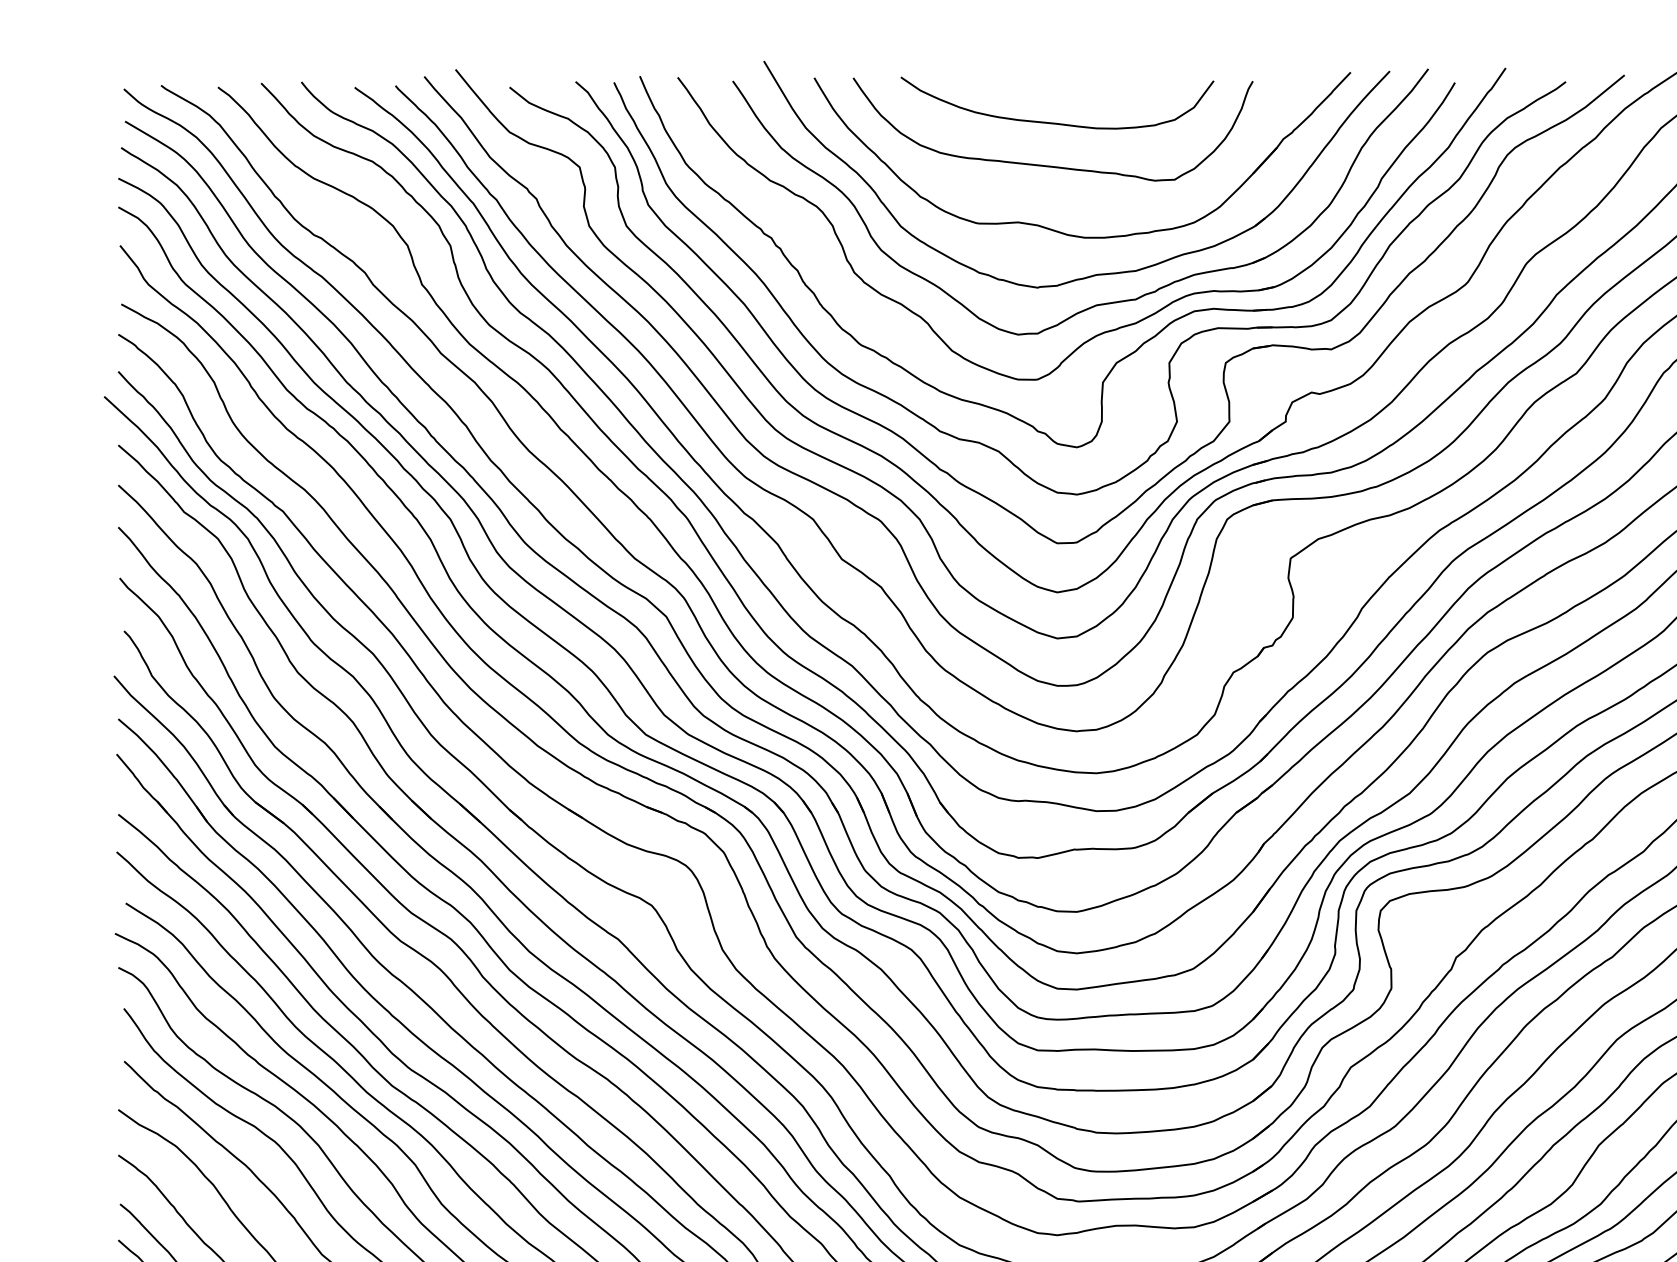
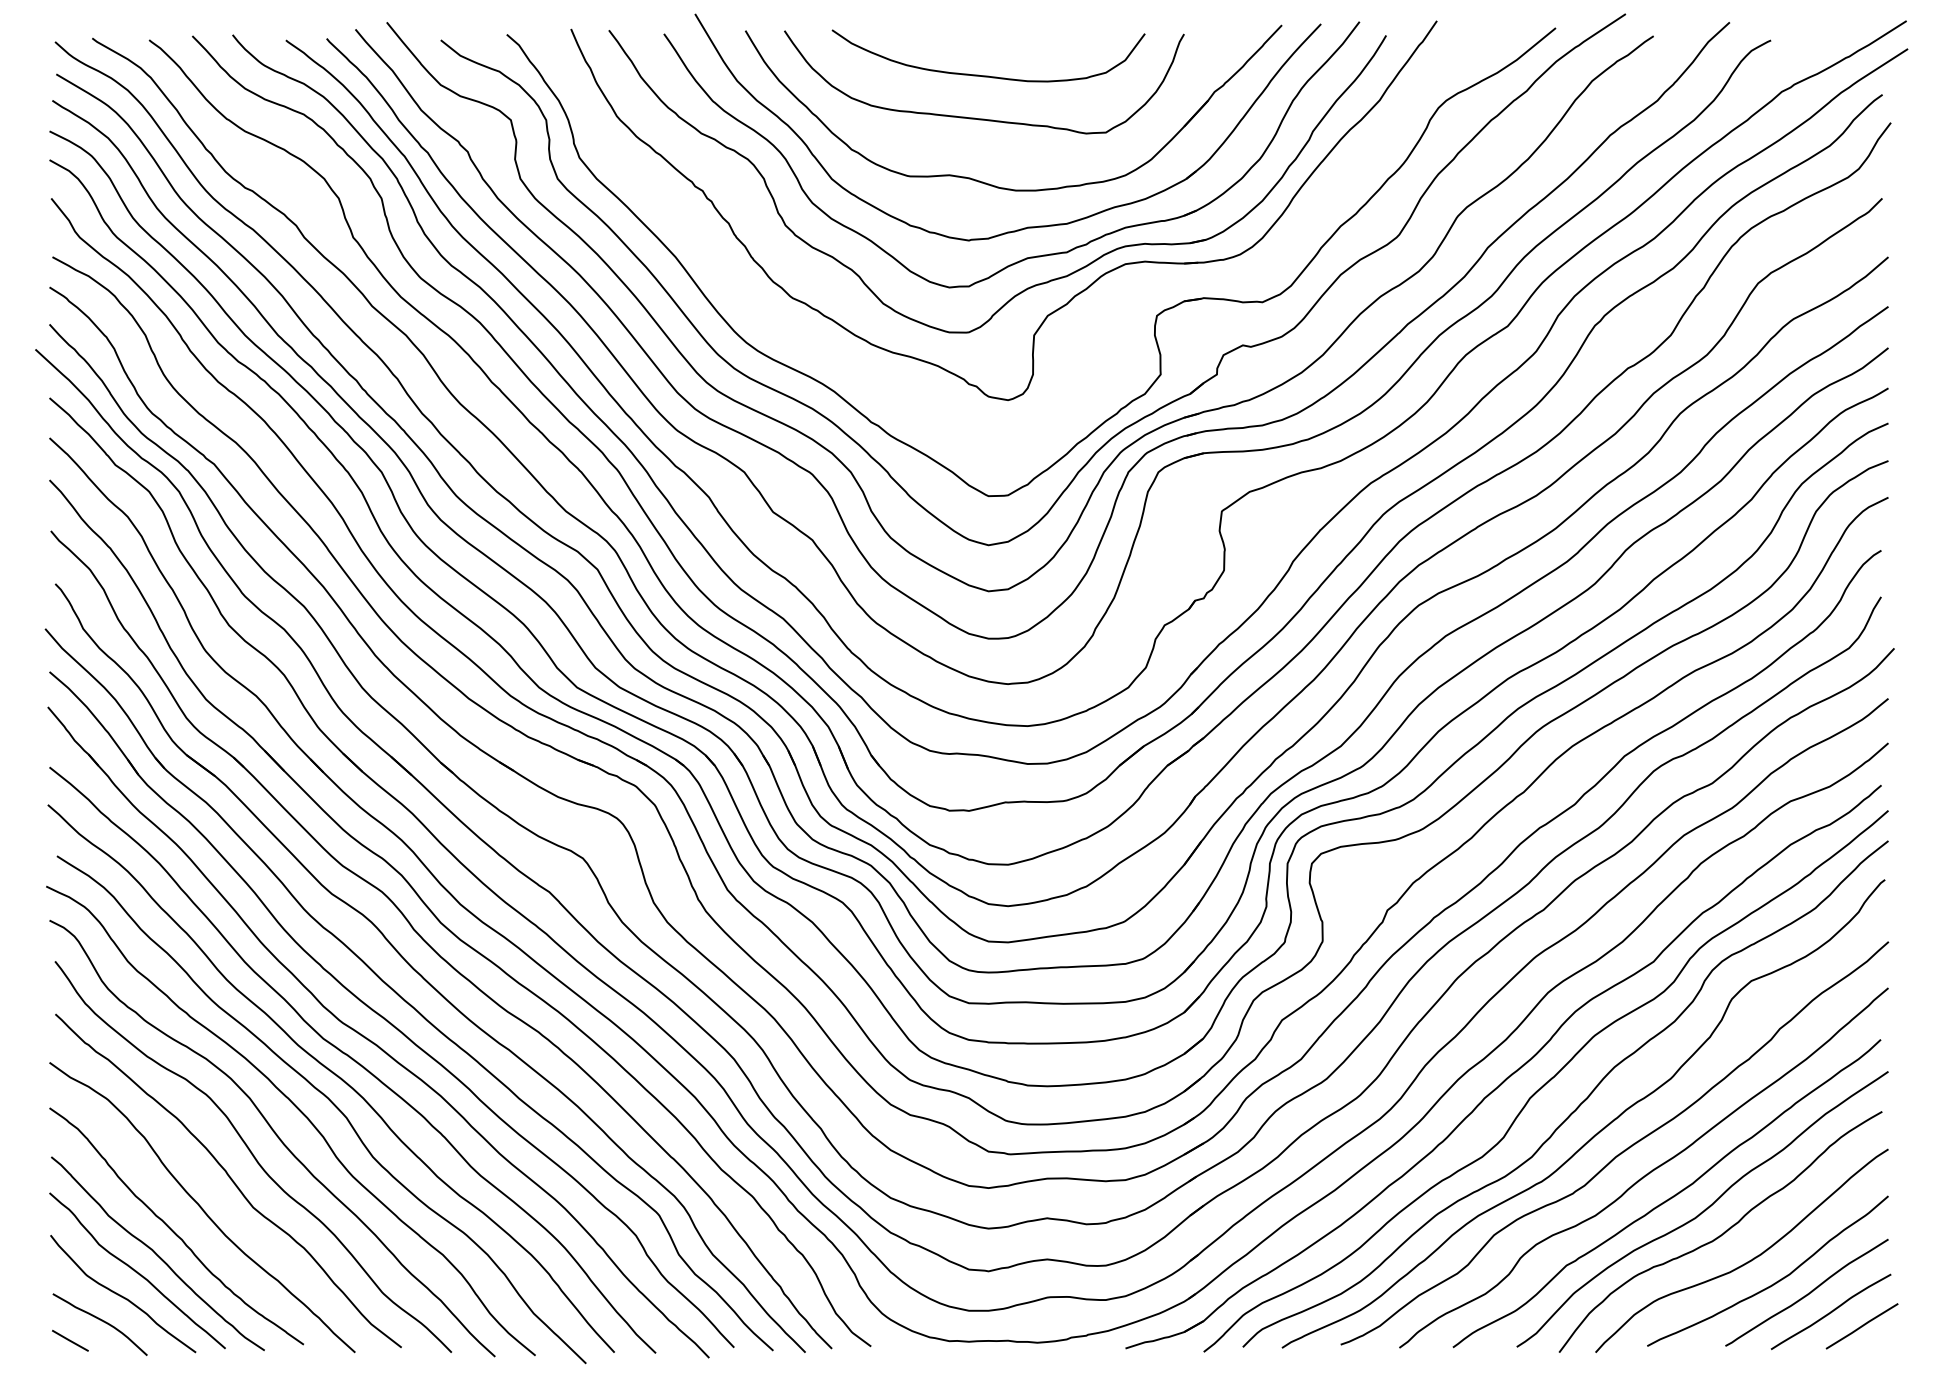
part: (1177, 347) -> (1108, 300), removed

